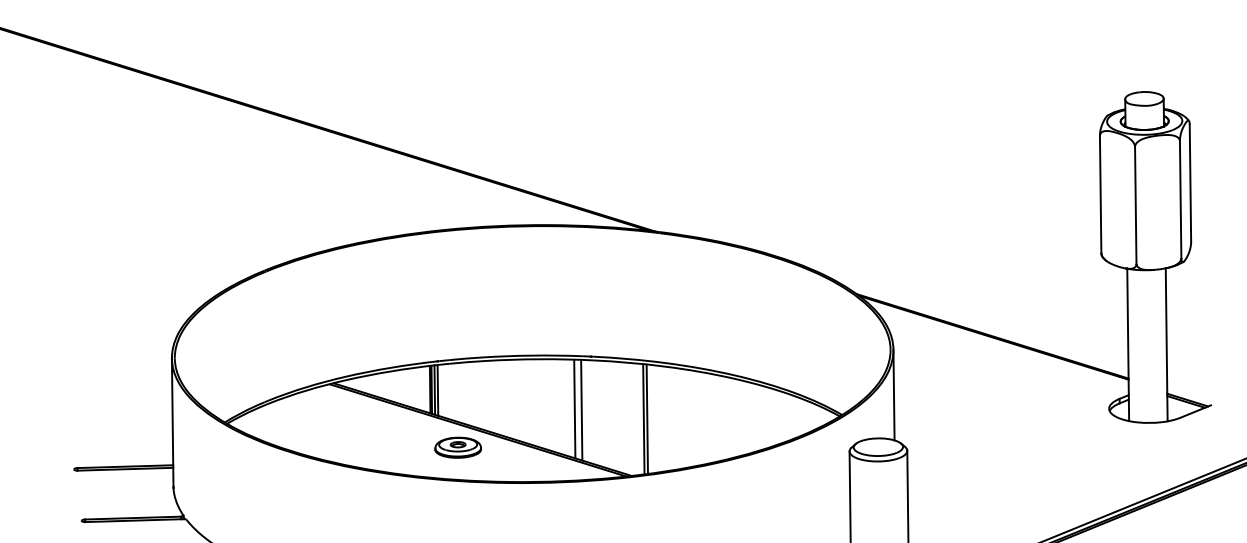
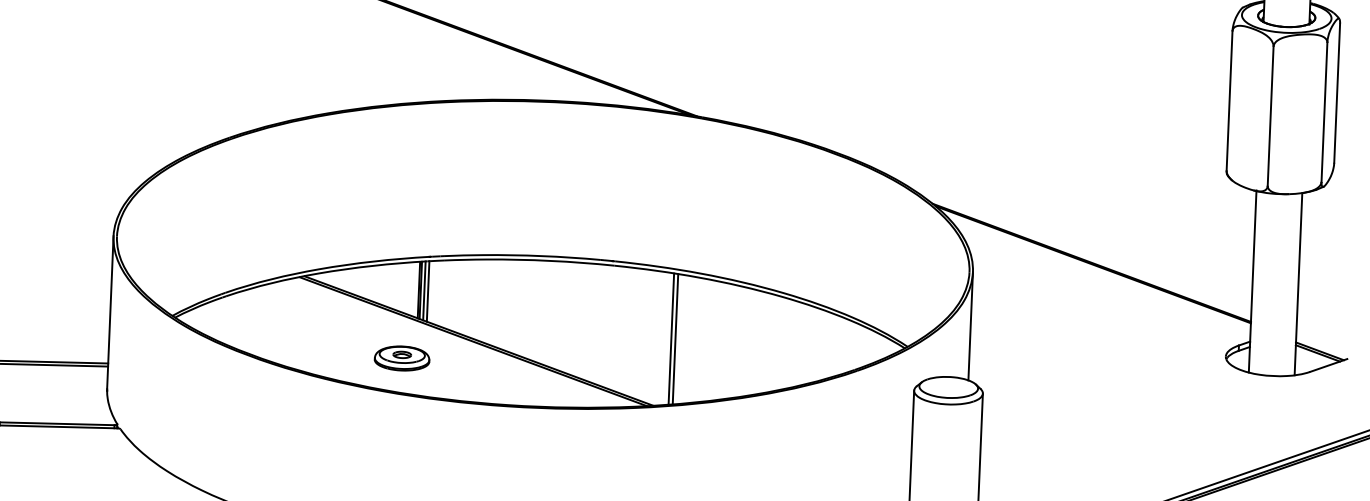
line: (574, 408) -> (589, 321), removed
line: (581, 410) -> (597, 324), removed
part: (457, 447) -> (401, 358), moved

